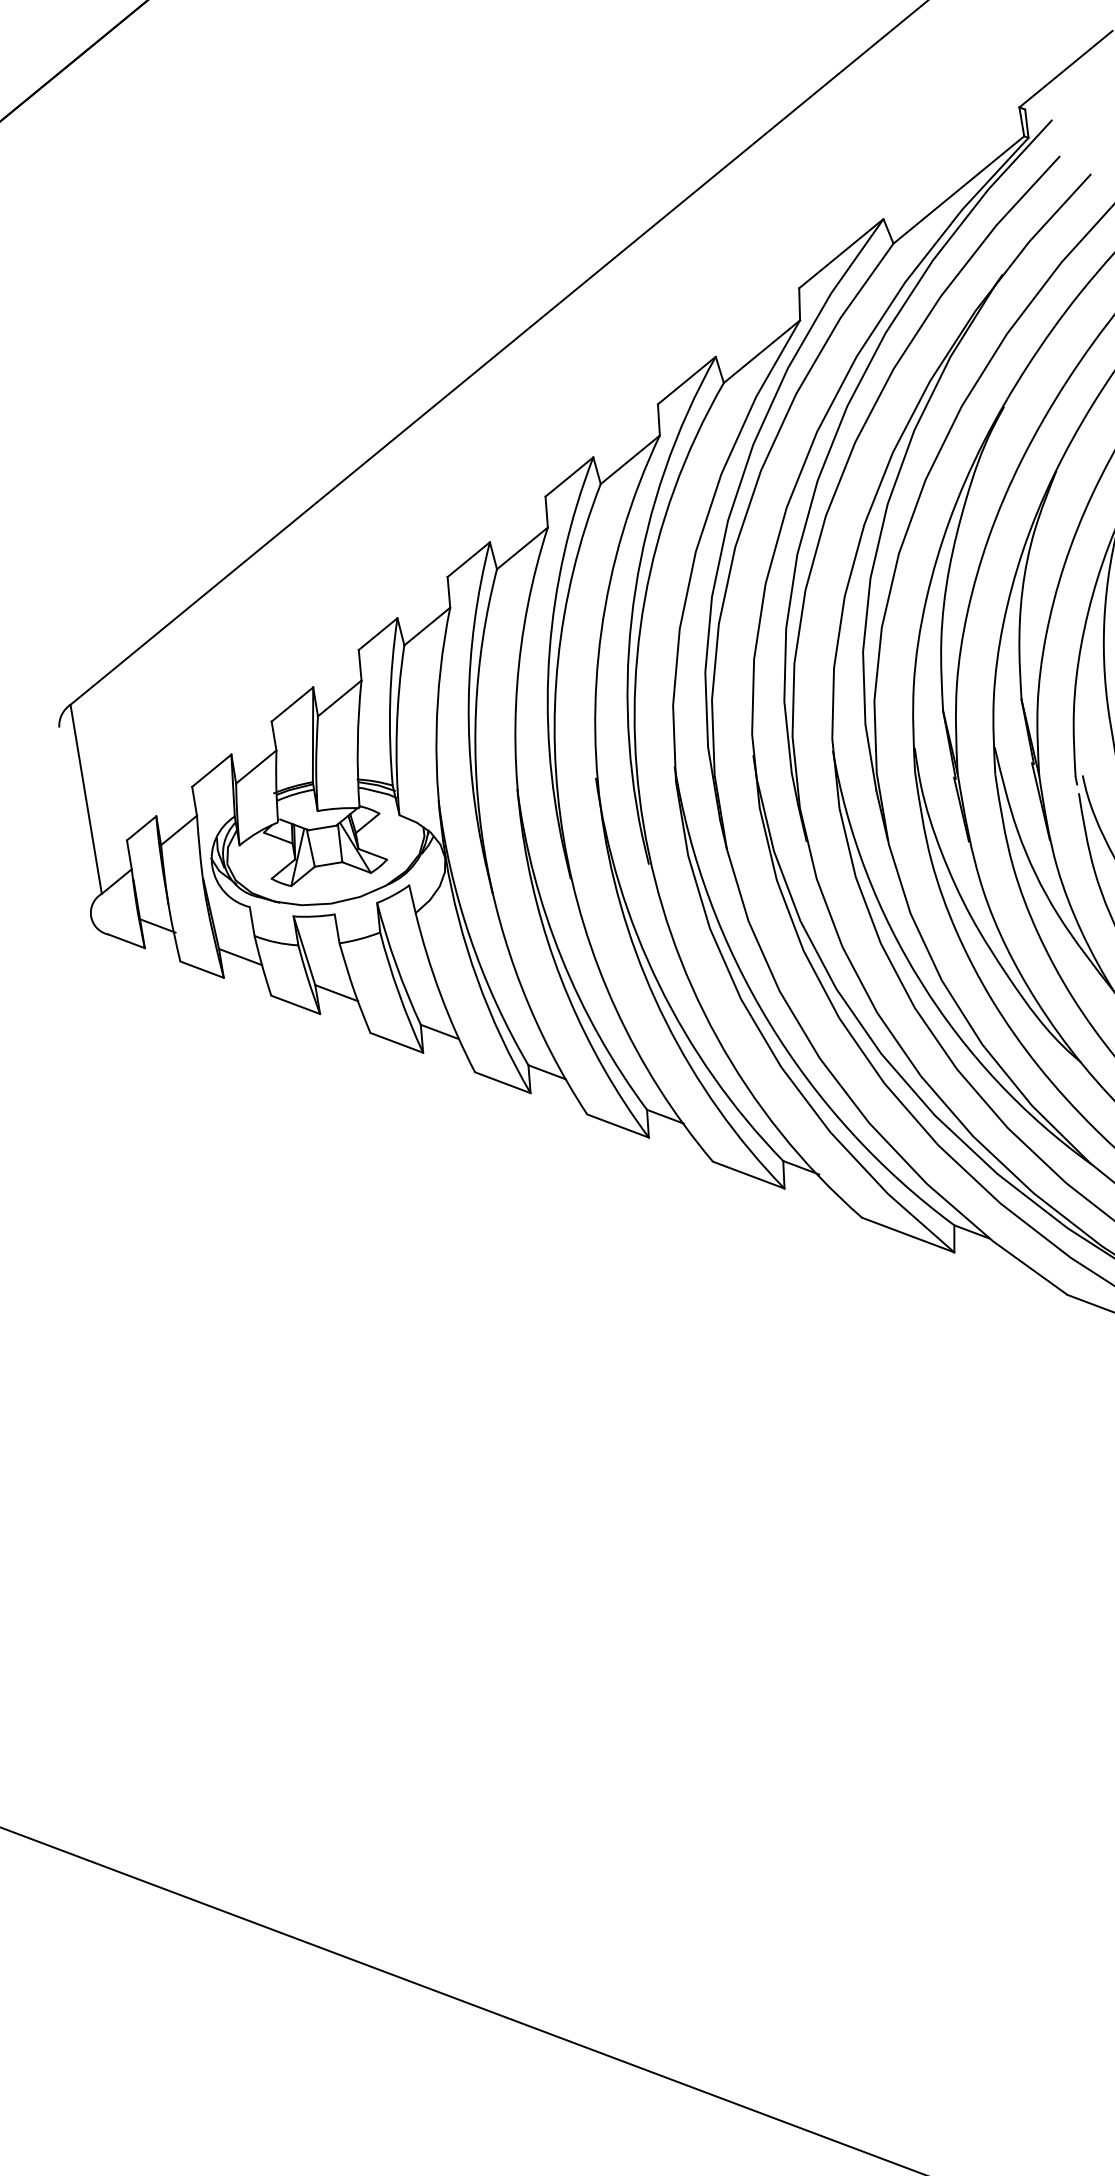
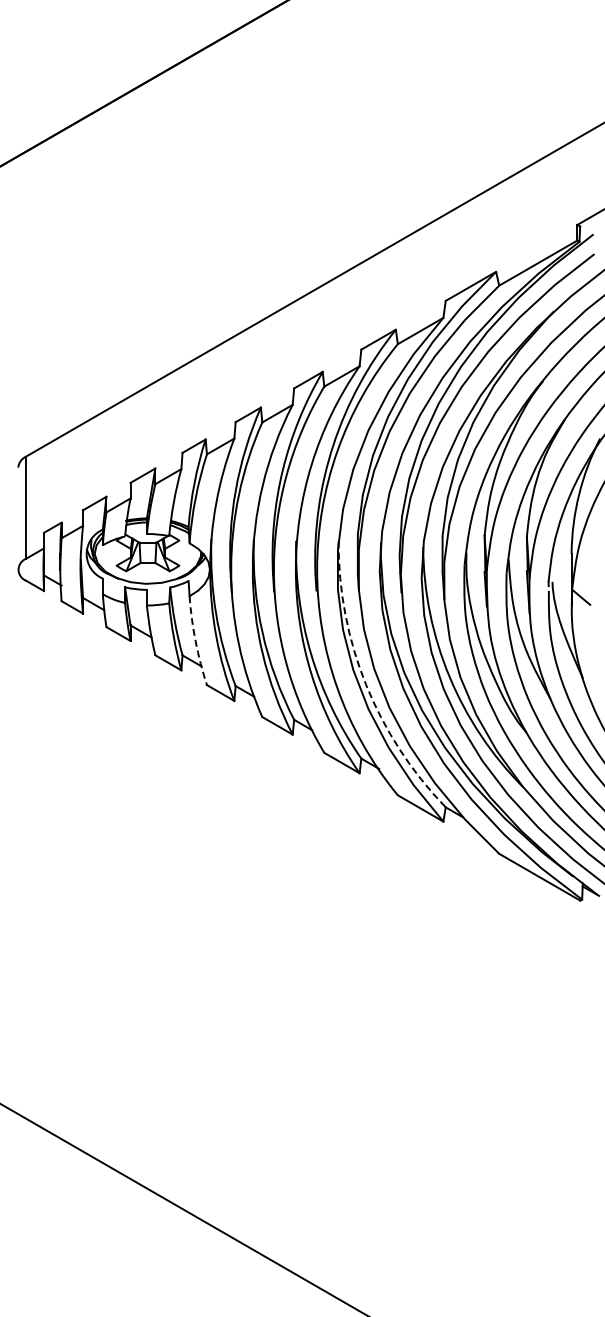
arc: (440, 995) -> (195, 641), solid -> dashed
arc: (770, 1022) -> (366, 684), solid -> dashed

